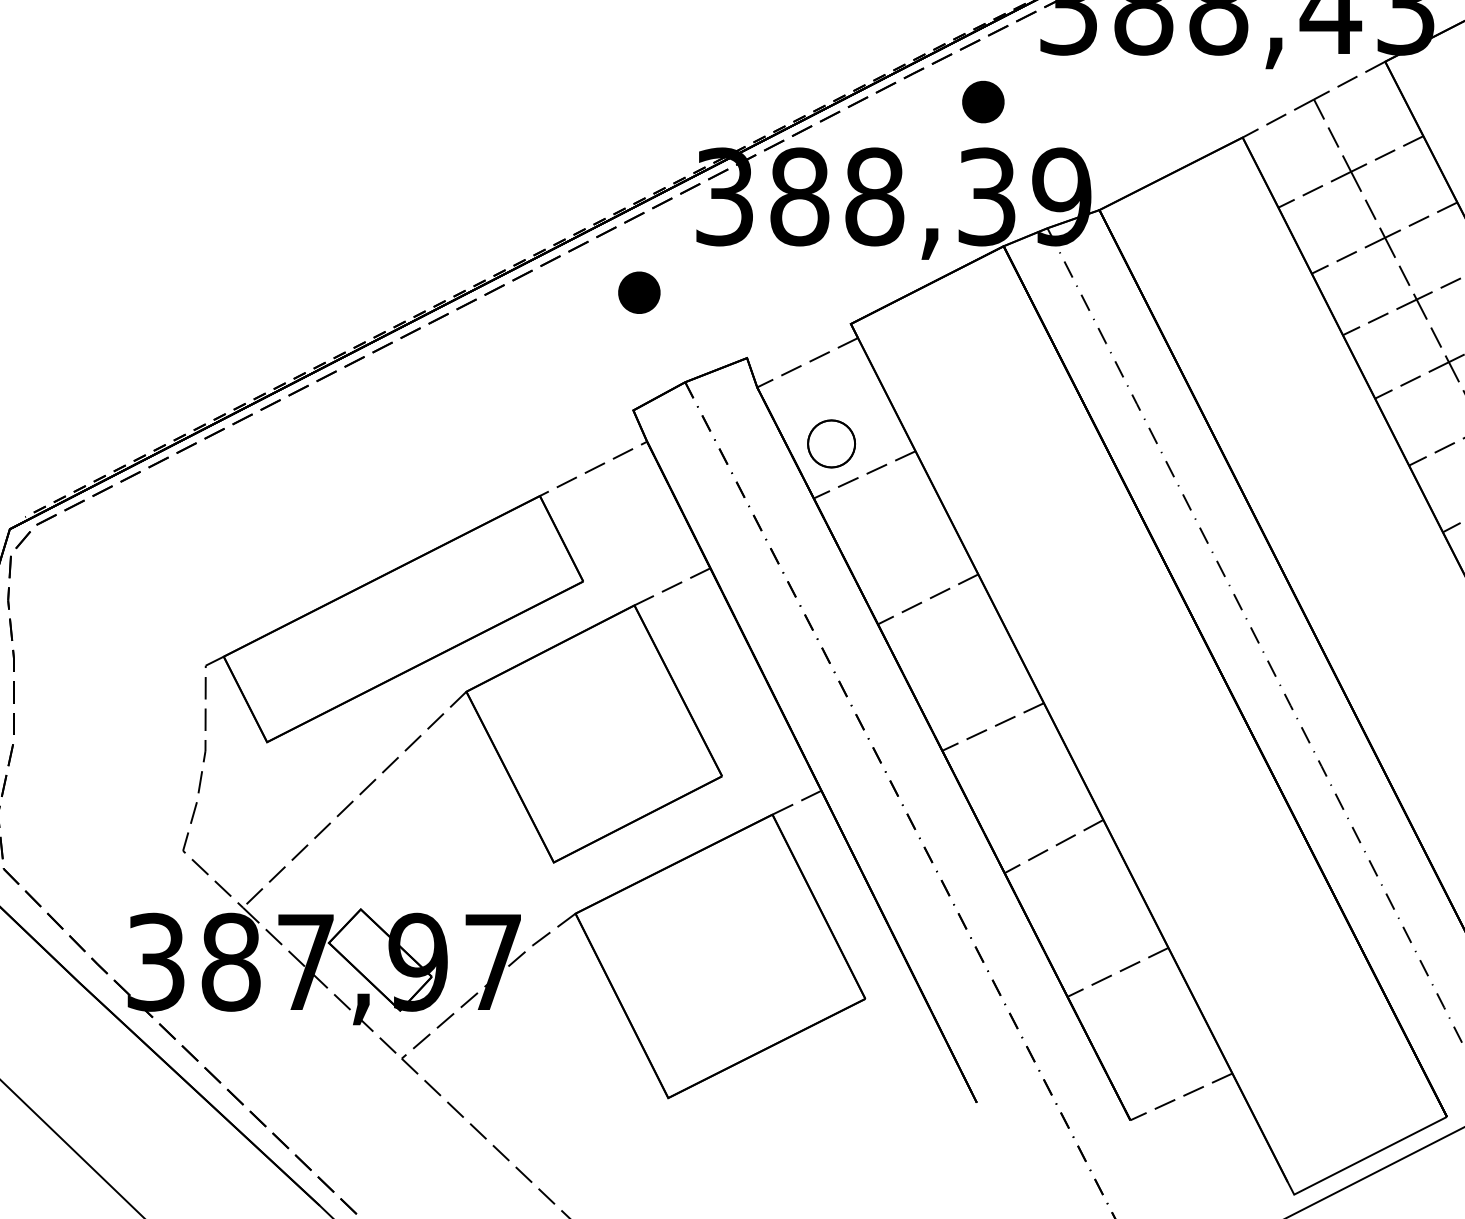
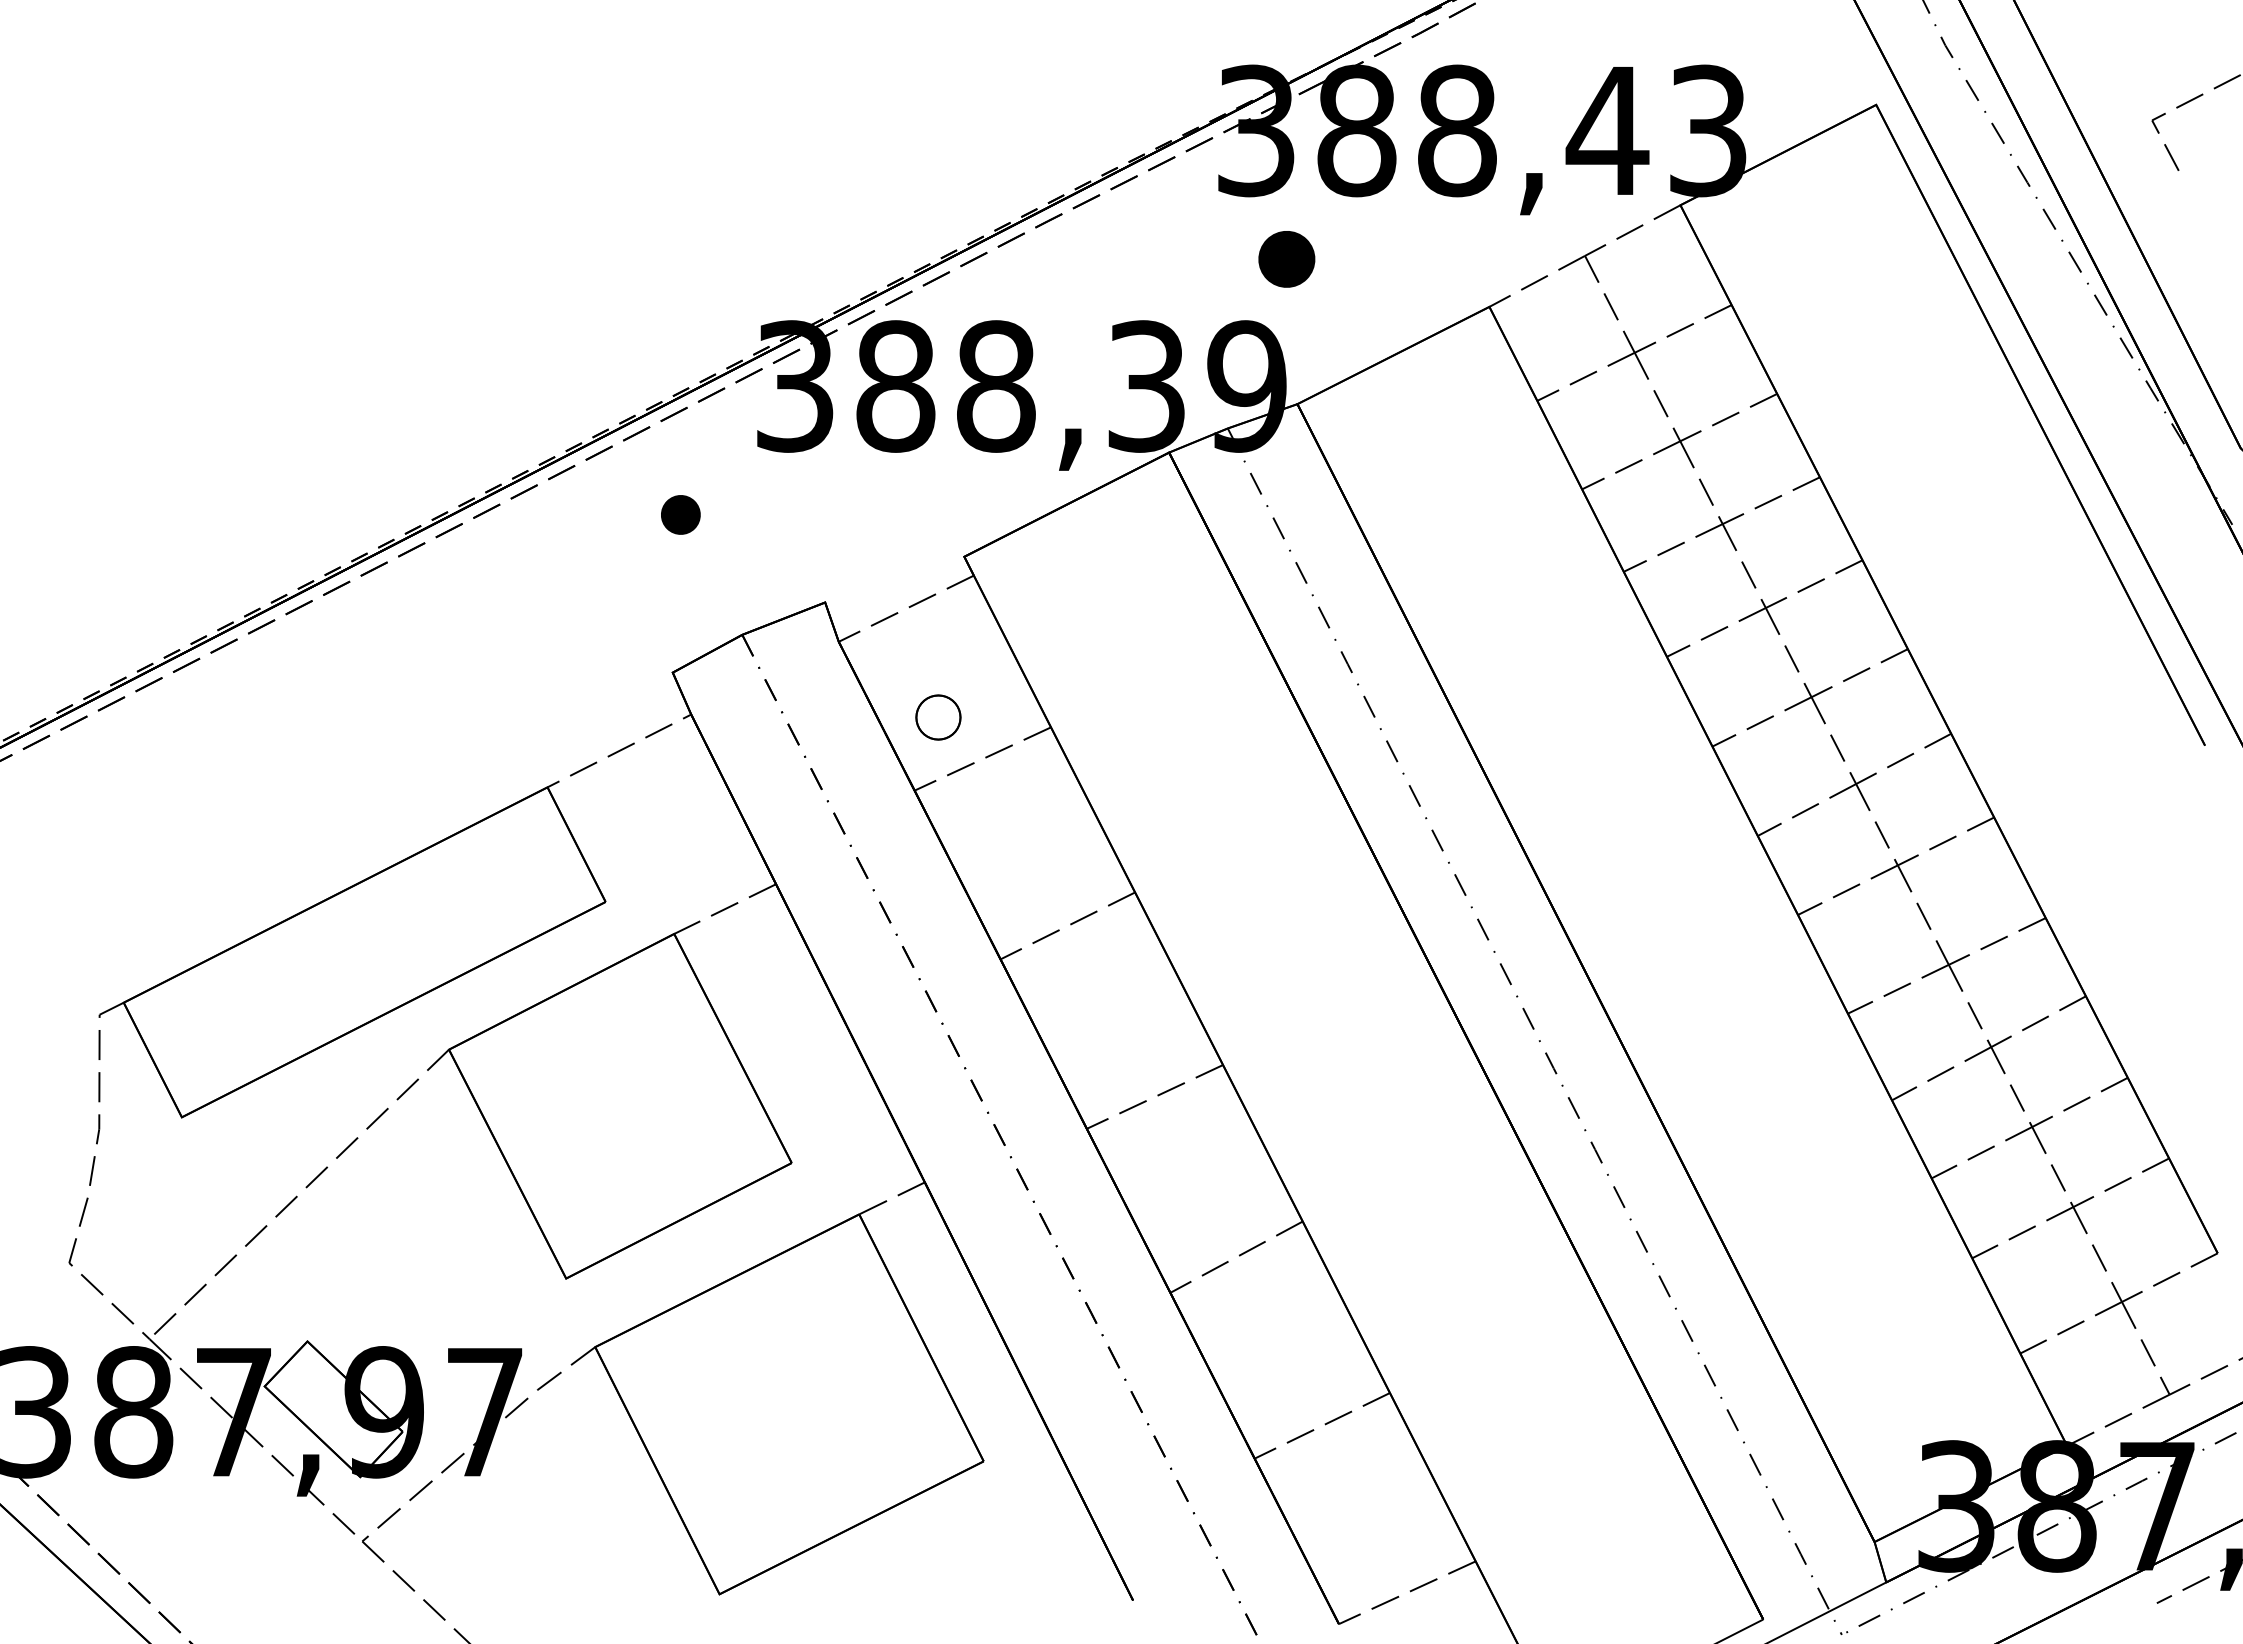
part: (983, 102) -> (1286, 259), moved
part: (639, 292) -> (680, 514), size x0.7
part: (831, 443) -> (938, 717), size x0.7

